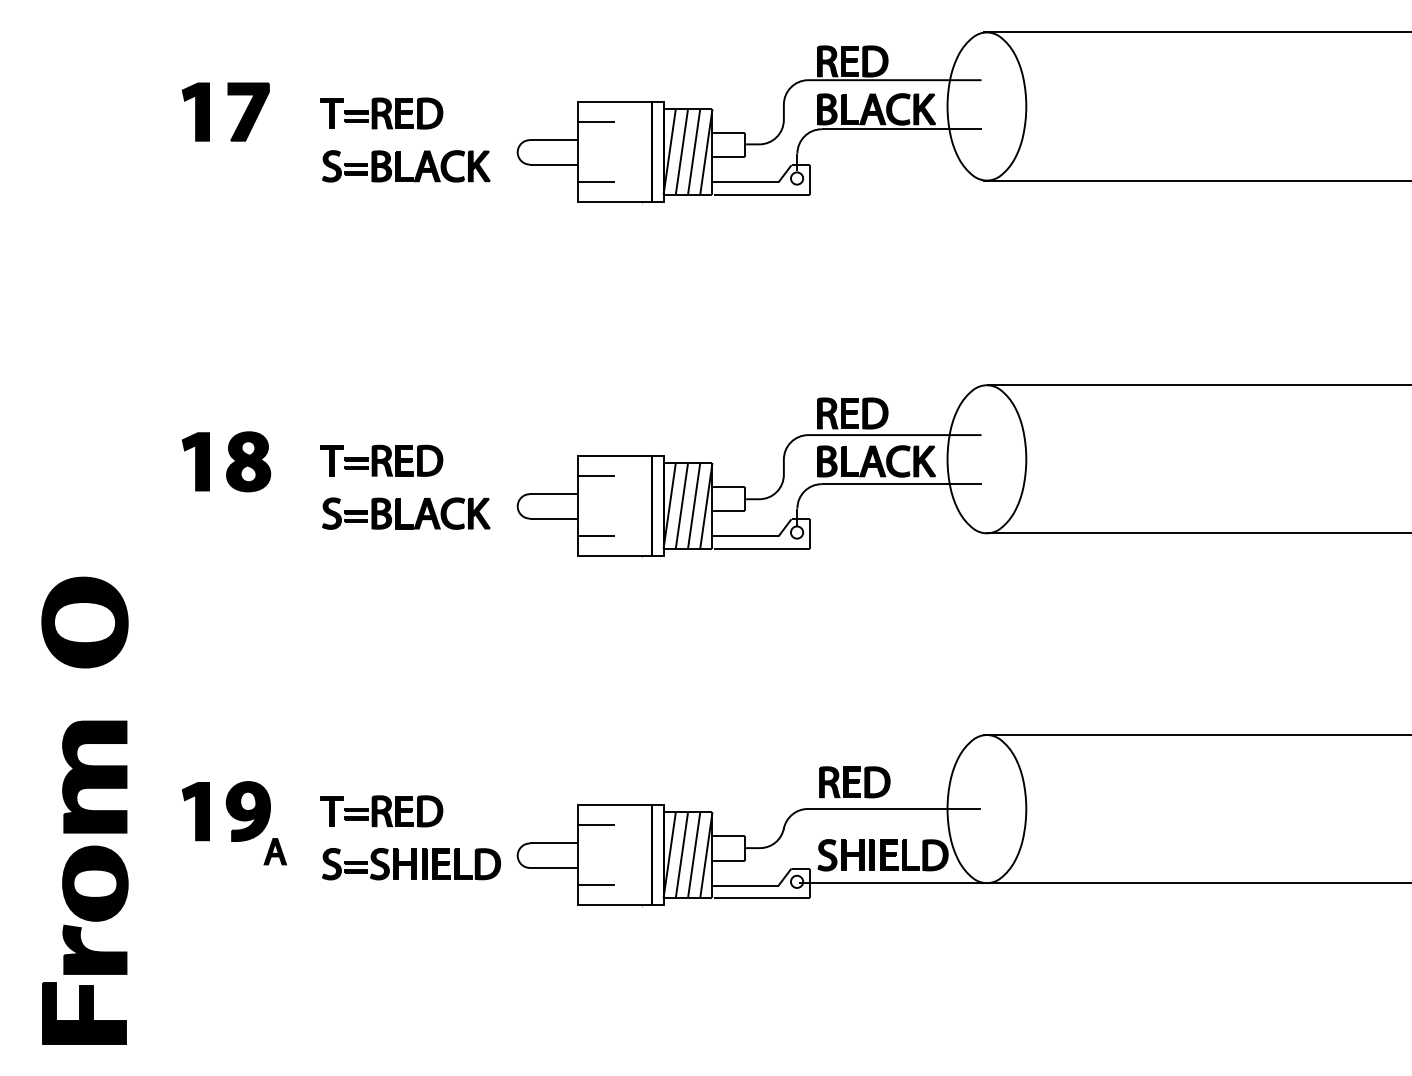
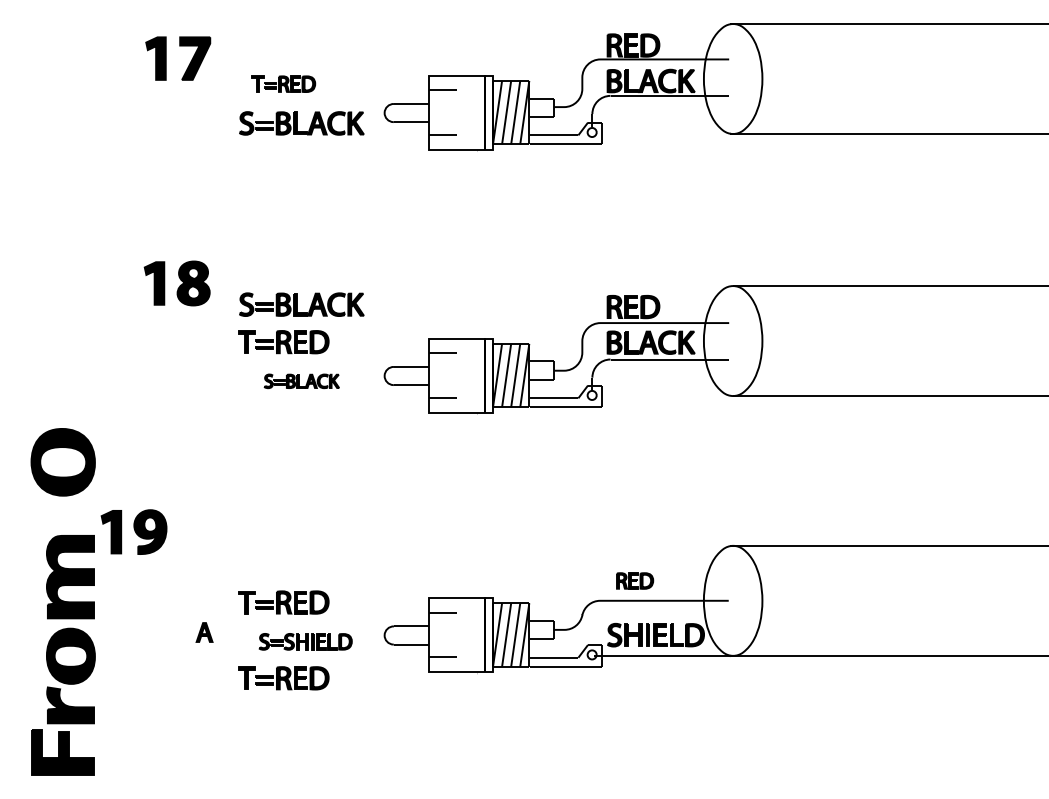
part: (209, 111) -> (166, 58), moved
part: (381, 113) -> (283, 84), size x0.7
part: (406, 410) -> (302, 304), added
part: (226, 461) -> (177, 283), moved
part: (406, 513) -> (302, 381), size x0.6
part: (854, 782) -> (634, 581), size x0.7
part: (225, 811) -> (133, 532), moved
part: (411, 864) -> (305, 642), size x0.7
part: (381, 913) -> (283, 678), added

